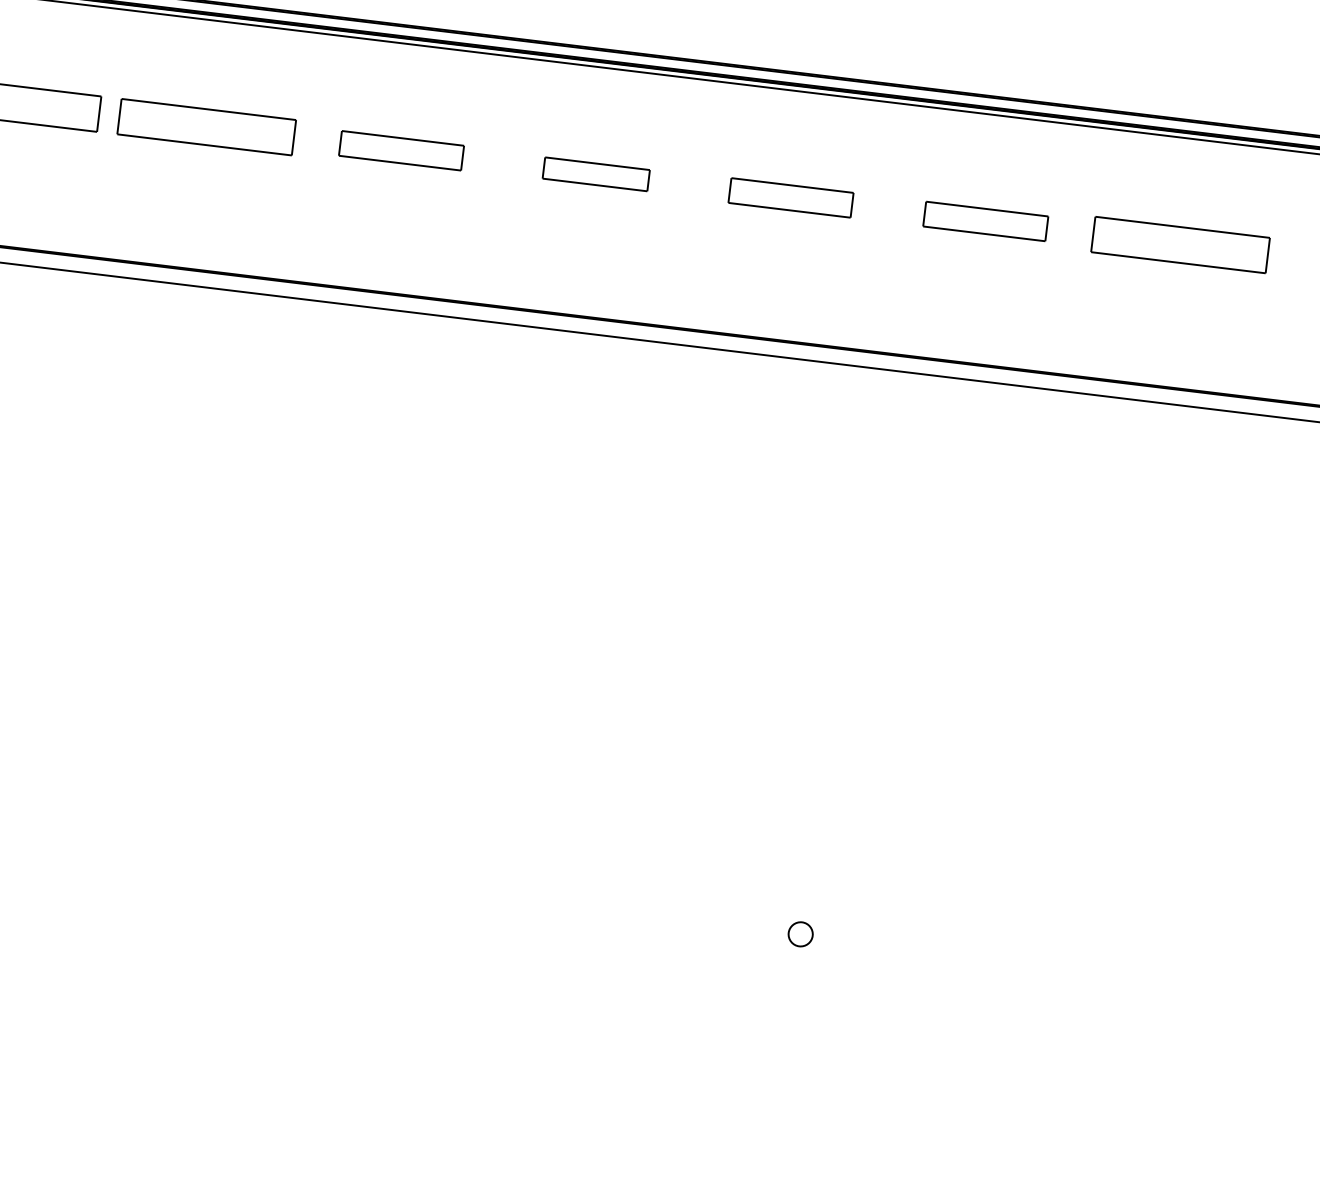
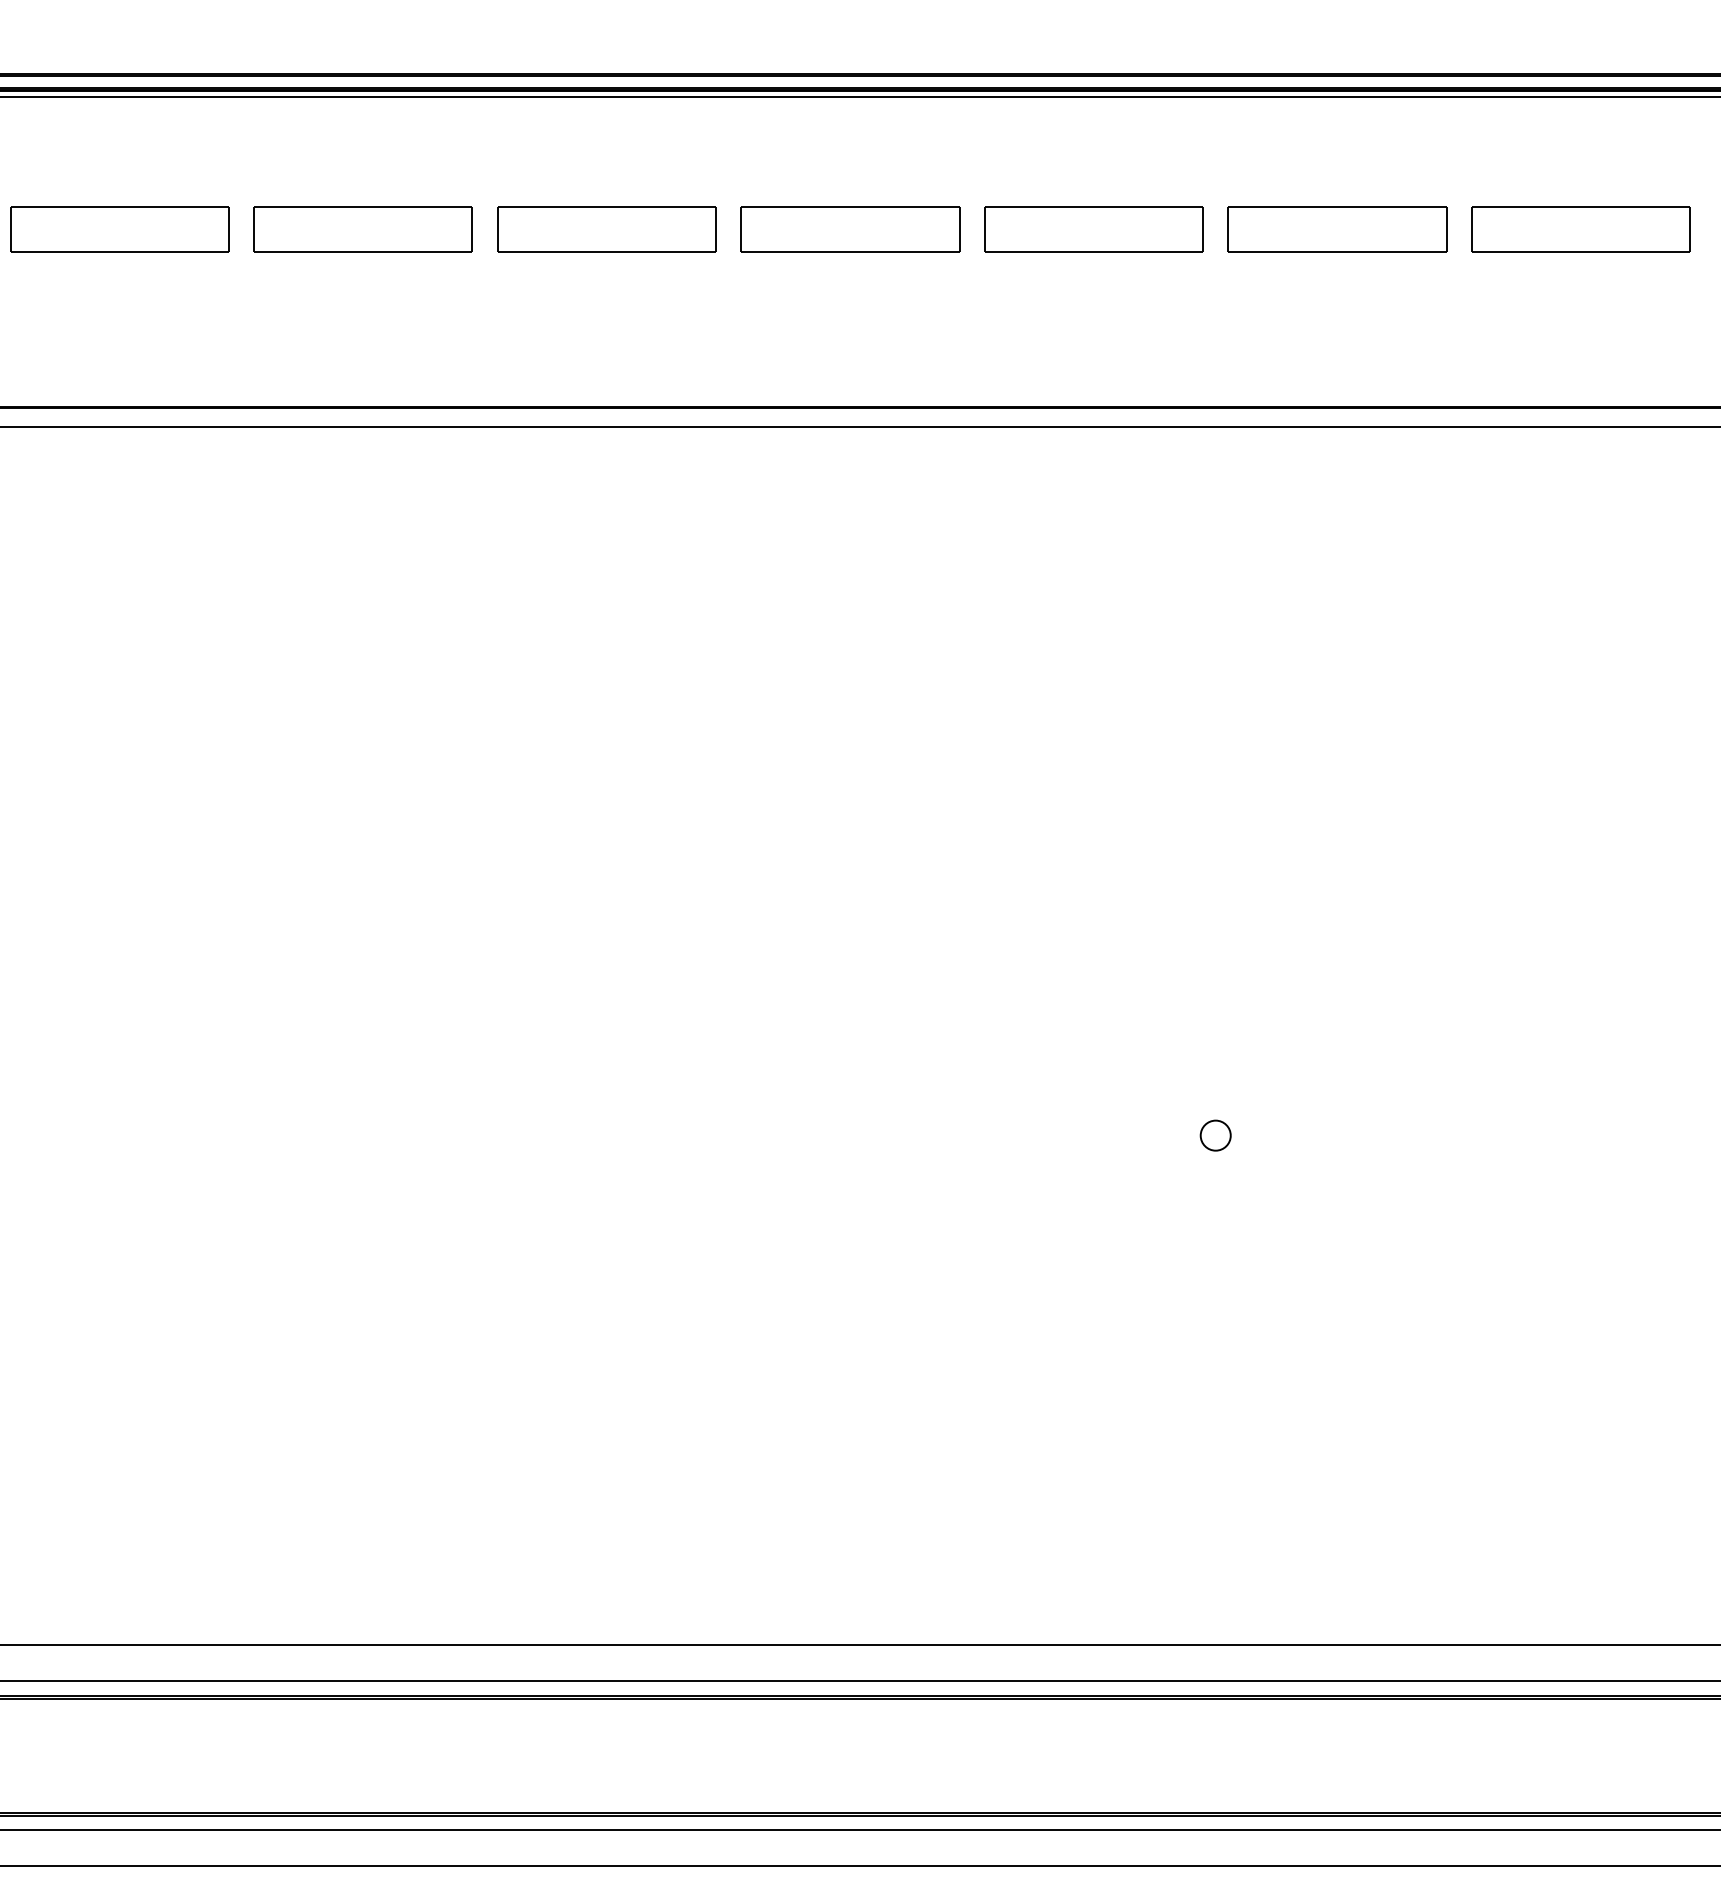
part: (401, 150) -> (606, 229), size x1.43
part: (596, 174) -> (850, 229), size x1.67
part: (790, 197) -> (1093, 229), size x1.43
part: (985, 221) -> (1337, 229), size x1.43

